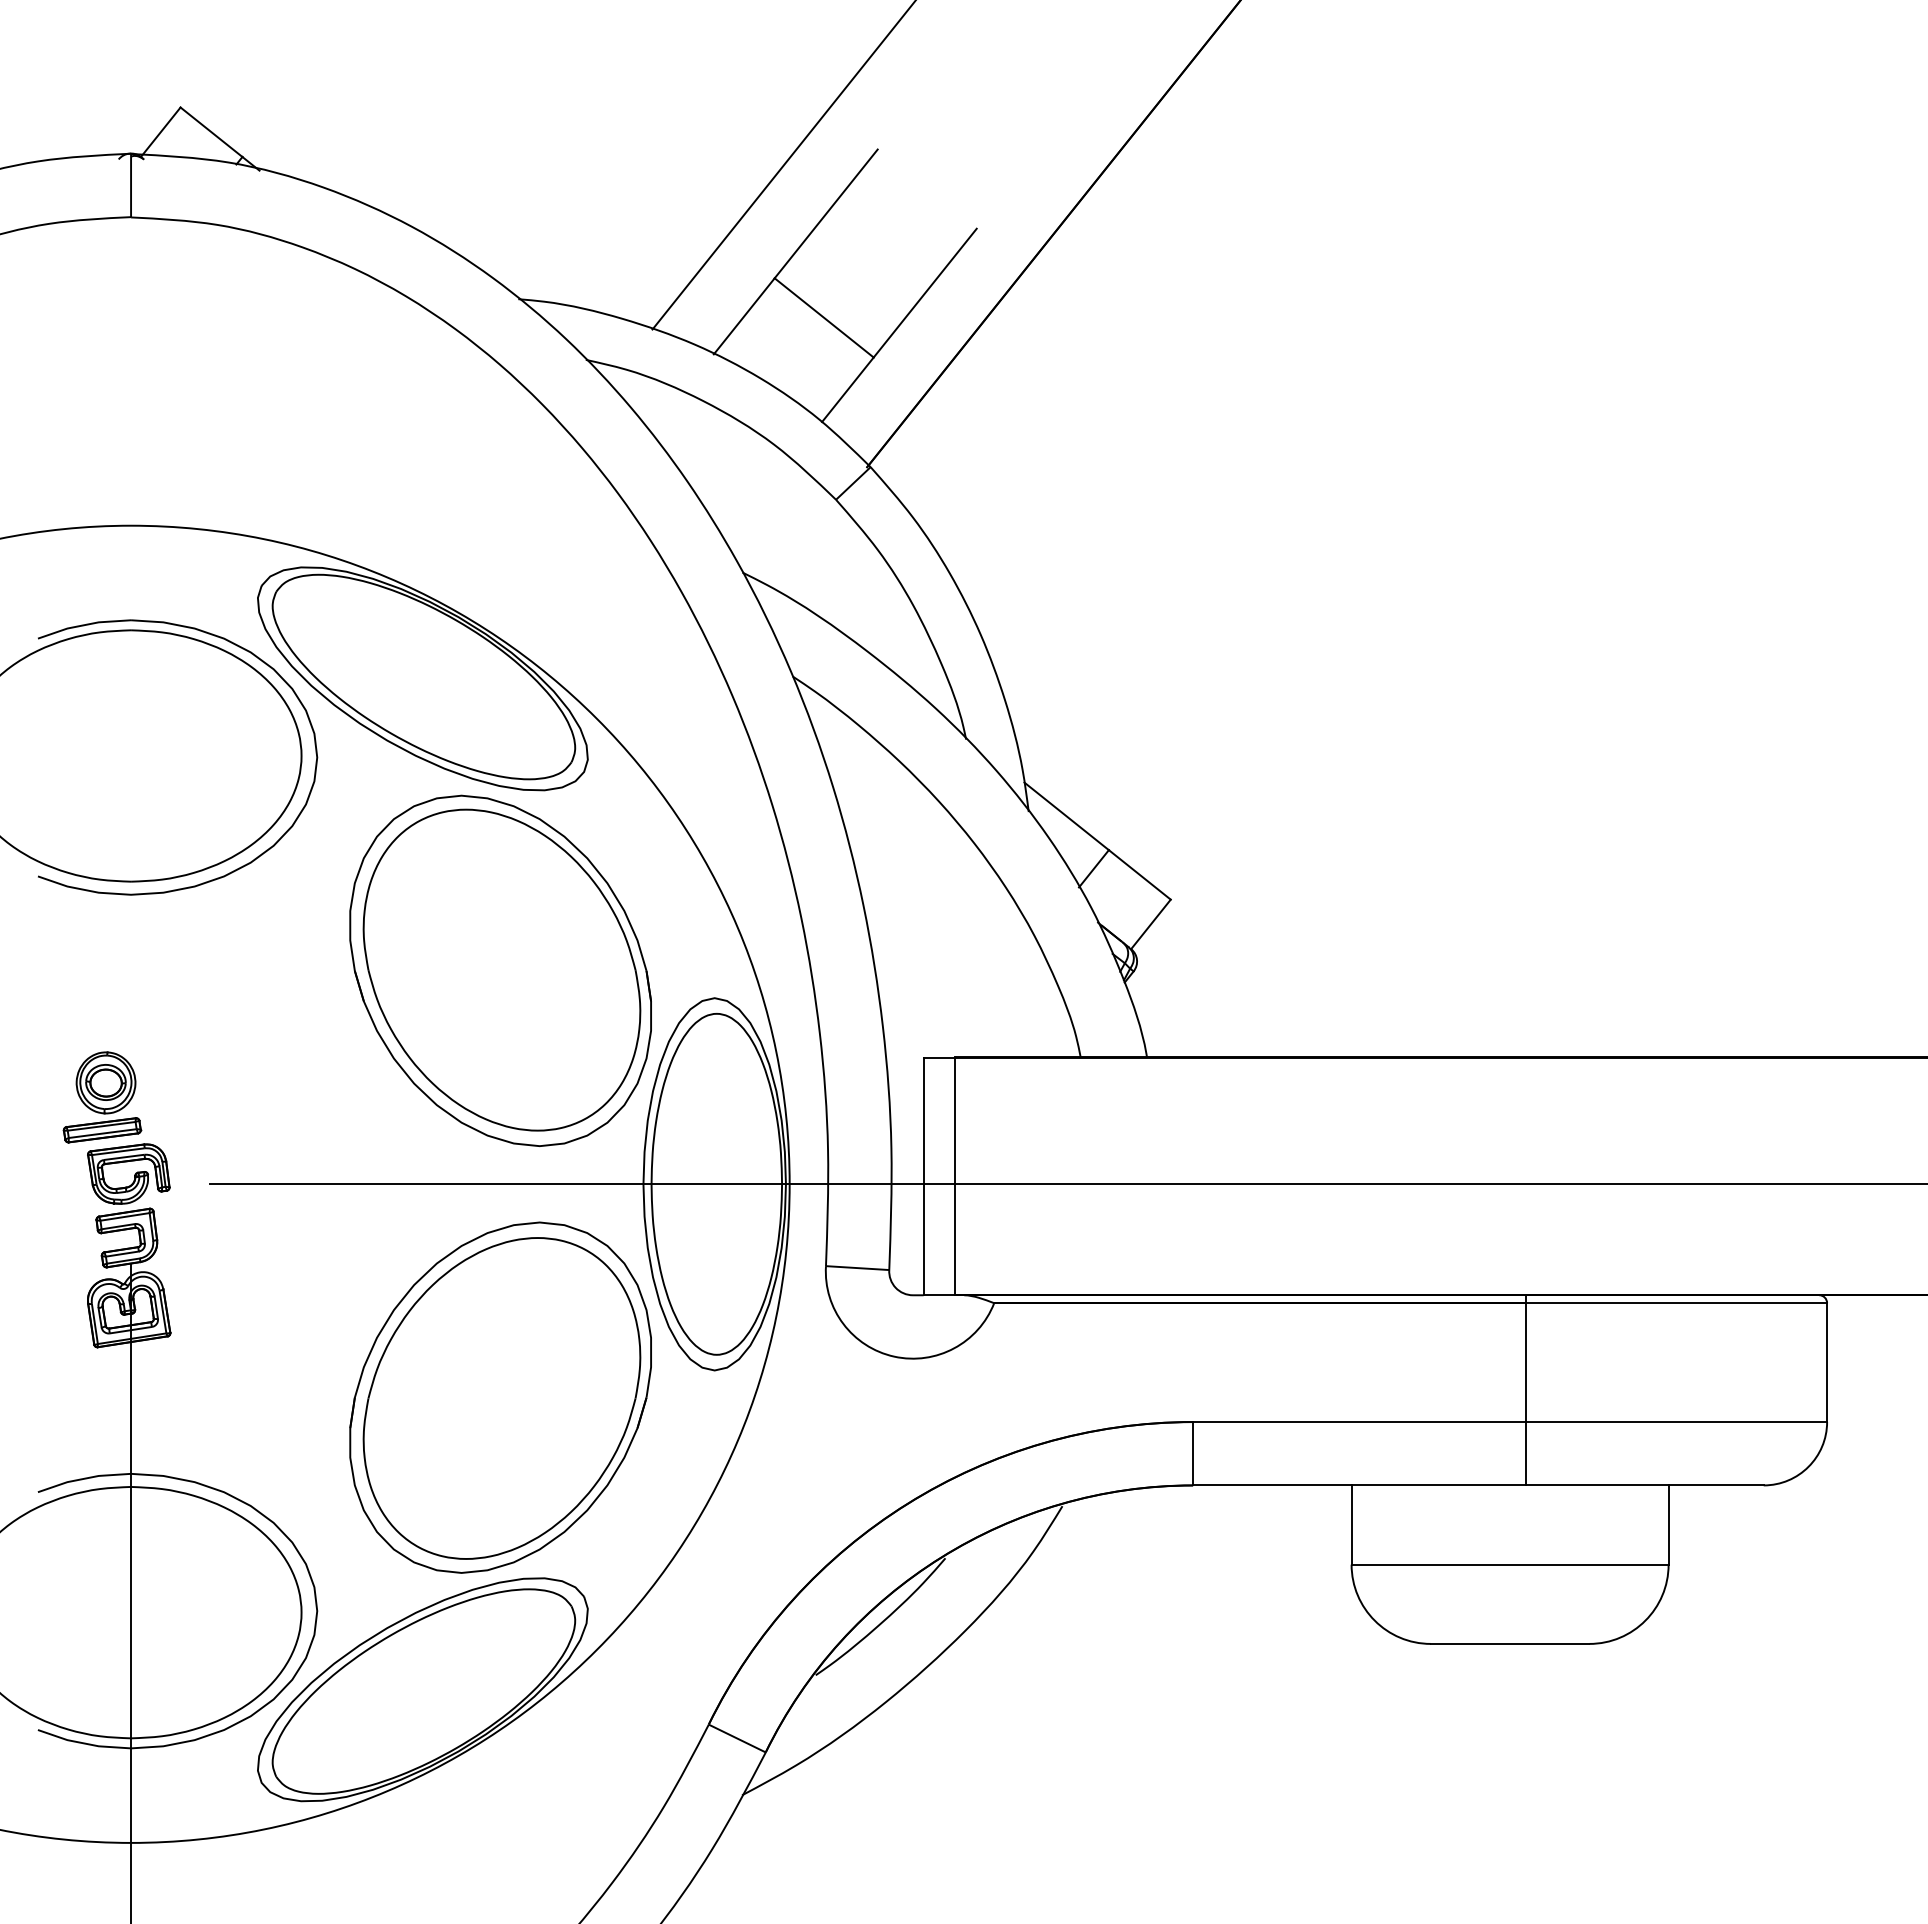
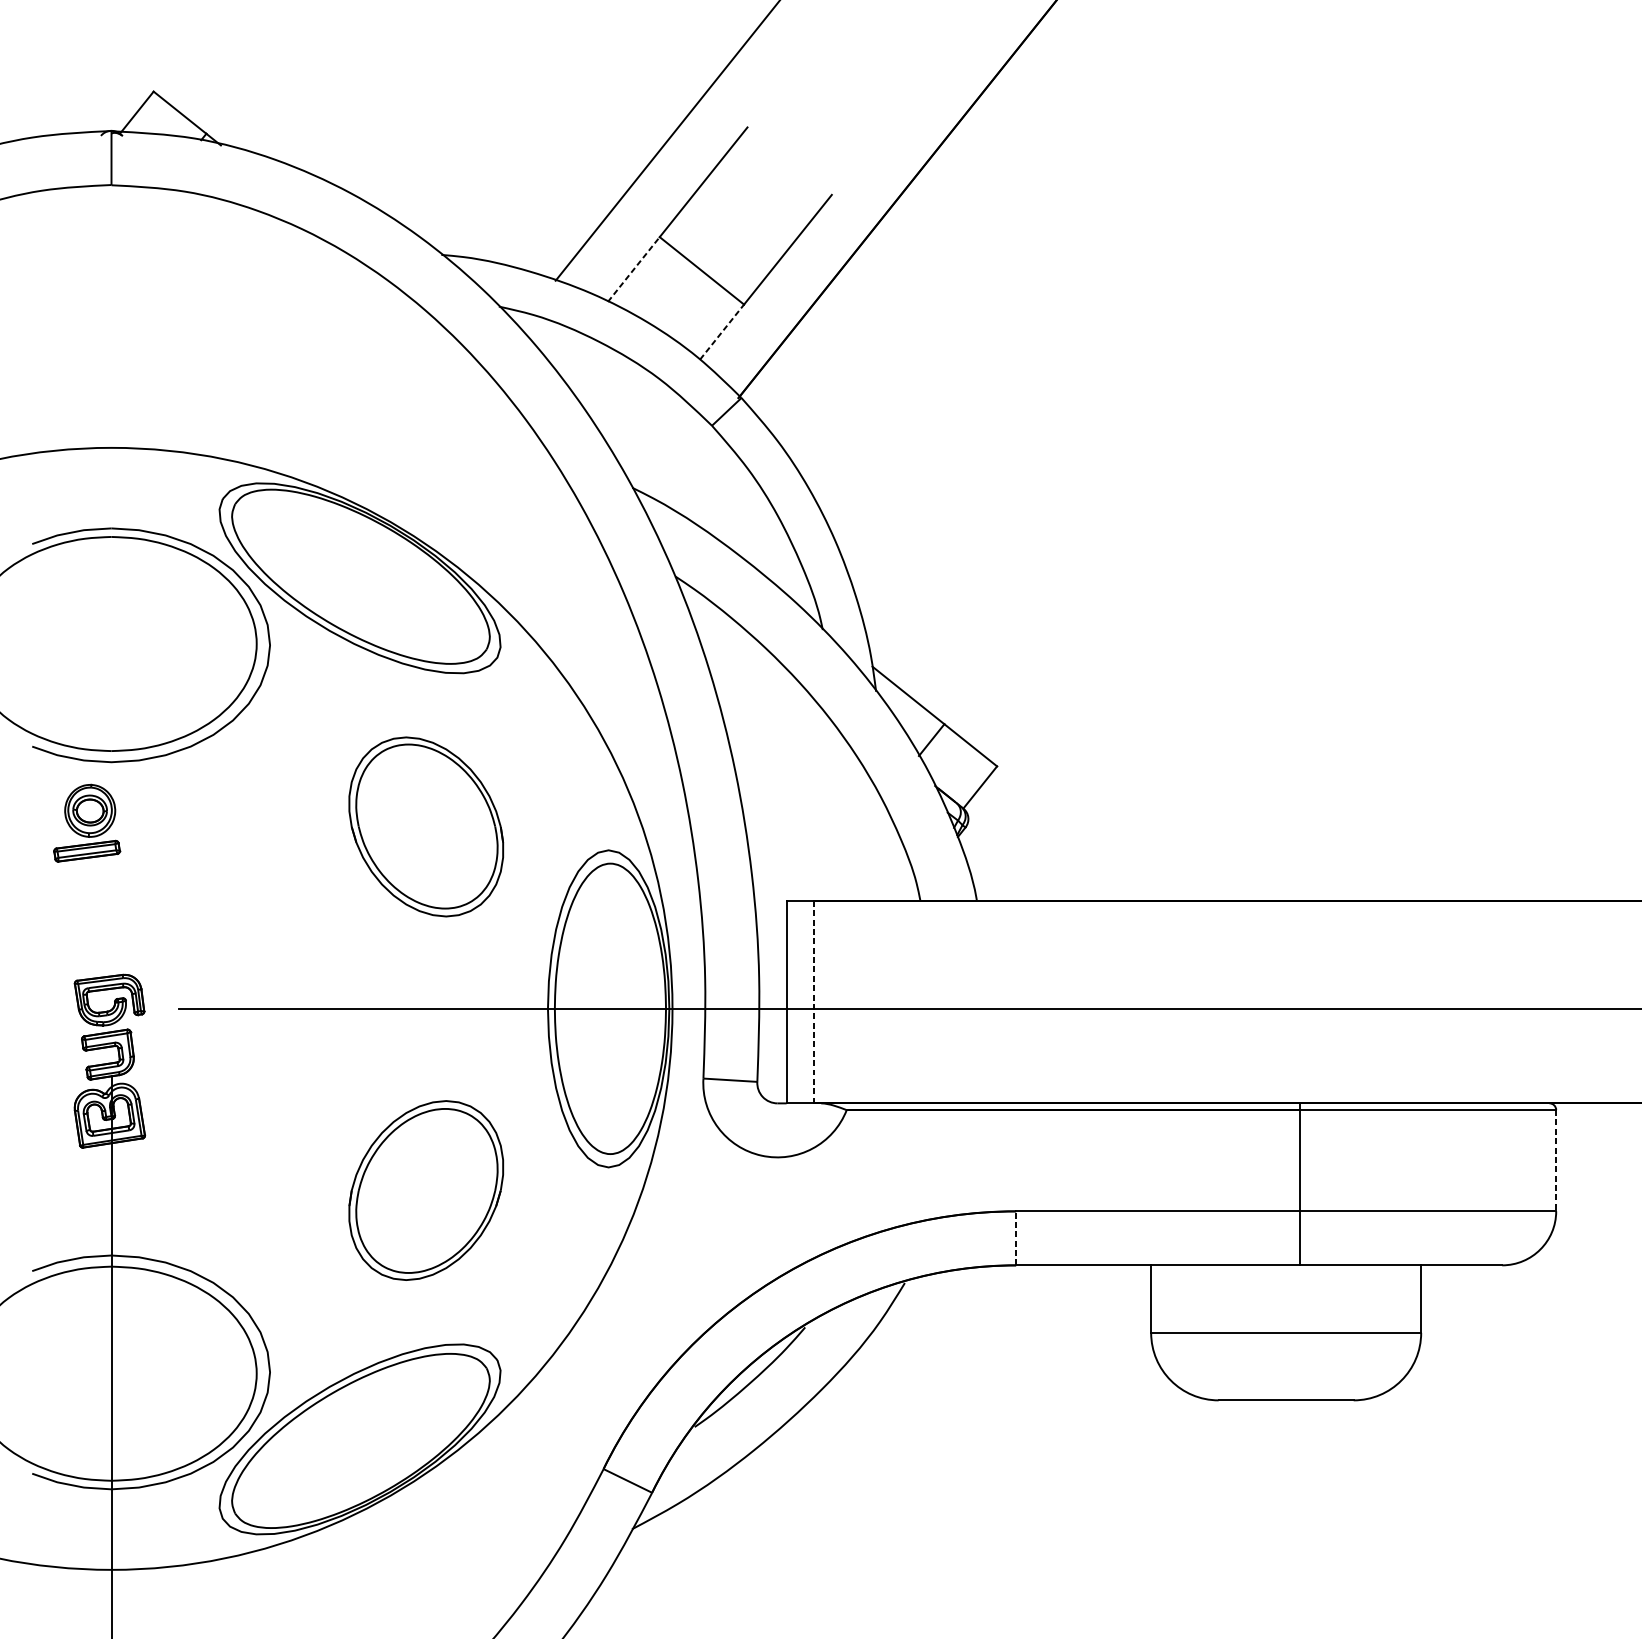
line: (744, 316) -> (634, 269), solid -> dashed
line: (848, 389) -> (722, 331), solid -> dashed
part: (500, 970) -> (426, 826), size x0.6
part: (102, 1097) -> (87, 823), moved
line: (955, 1176) -> (813, 1002), solid -> dashed
line: (1827, 1363) -> (1556, 1161), solid -> dashed
part: (500, 1397) -> (426, 1190), size x0.6
line: (1193, 1453) -> (1016, 1238), solid -> dashed

